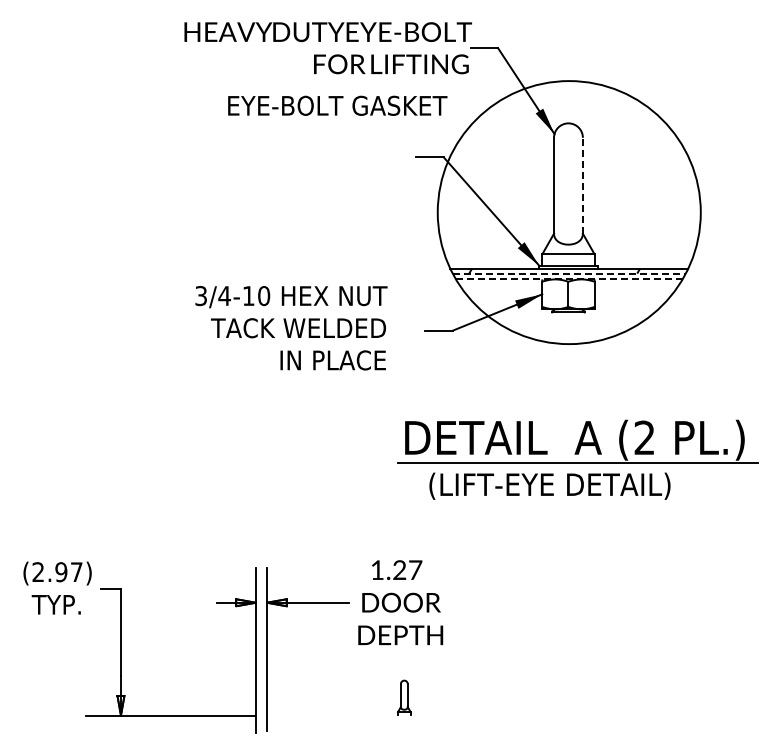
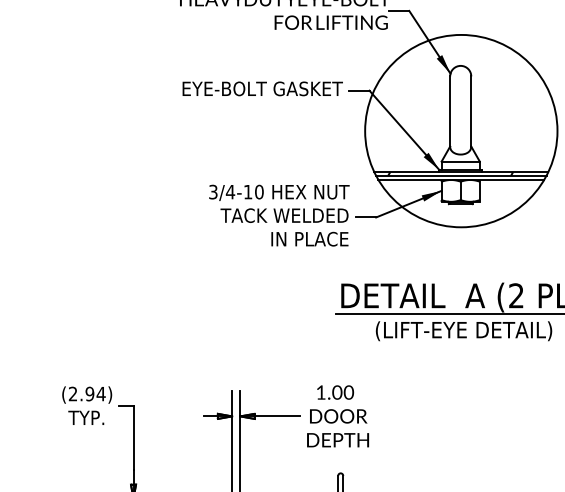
text: (337, 105) -> (262, 88), moved
line: (582, 185) -> (470, 111), dashed -> solid
line: (569, 273) -> (461, 175), dashed -> solid
line: (569, 279) -> (461, 180), dashed -> solid
text: (291, 328) -> (279, 215), moved
text: (549, 485) -> (463, 330), moved
text: (407, 570) -> (343, 392), 1.27 -> 1.00
text: (76, 571) -> (101, 393), (2.97) -> (2.94)

